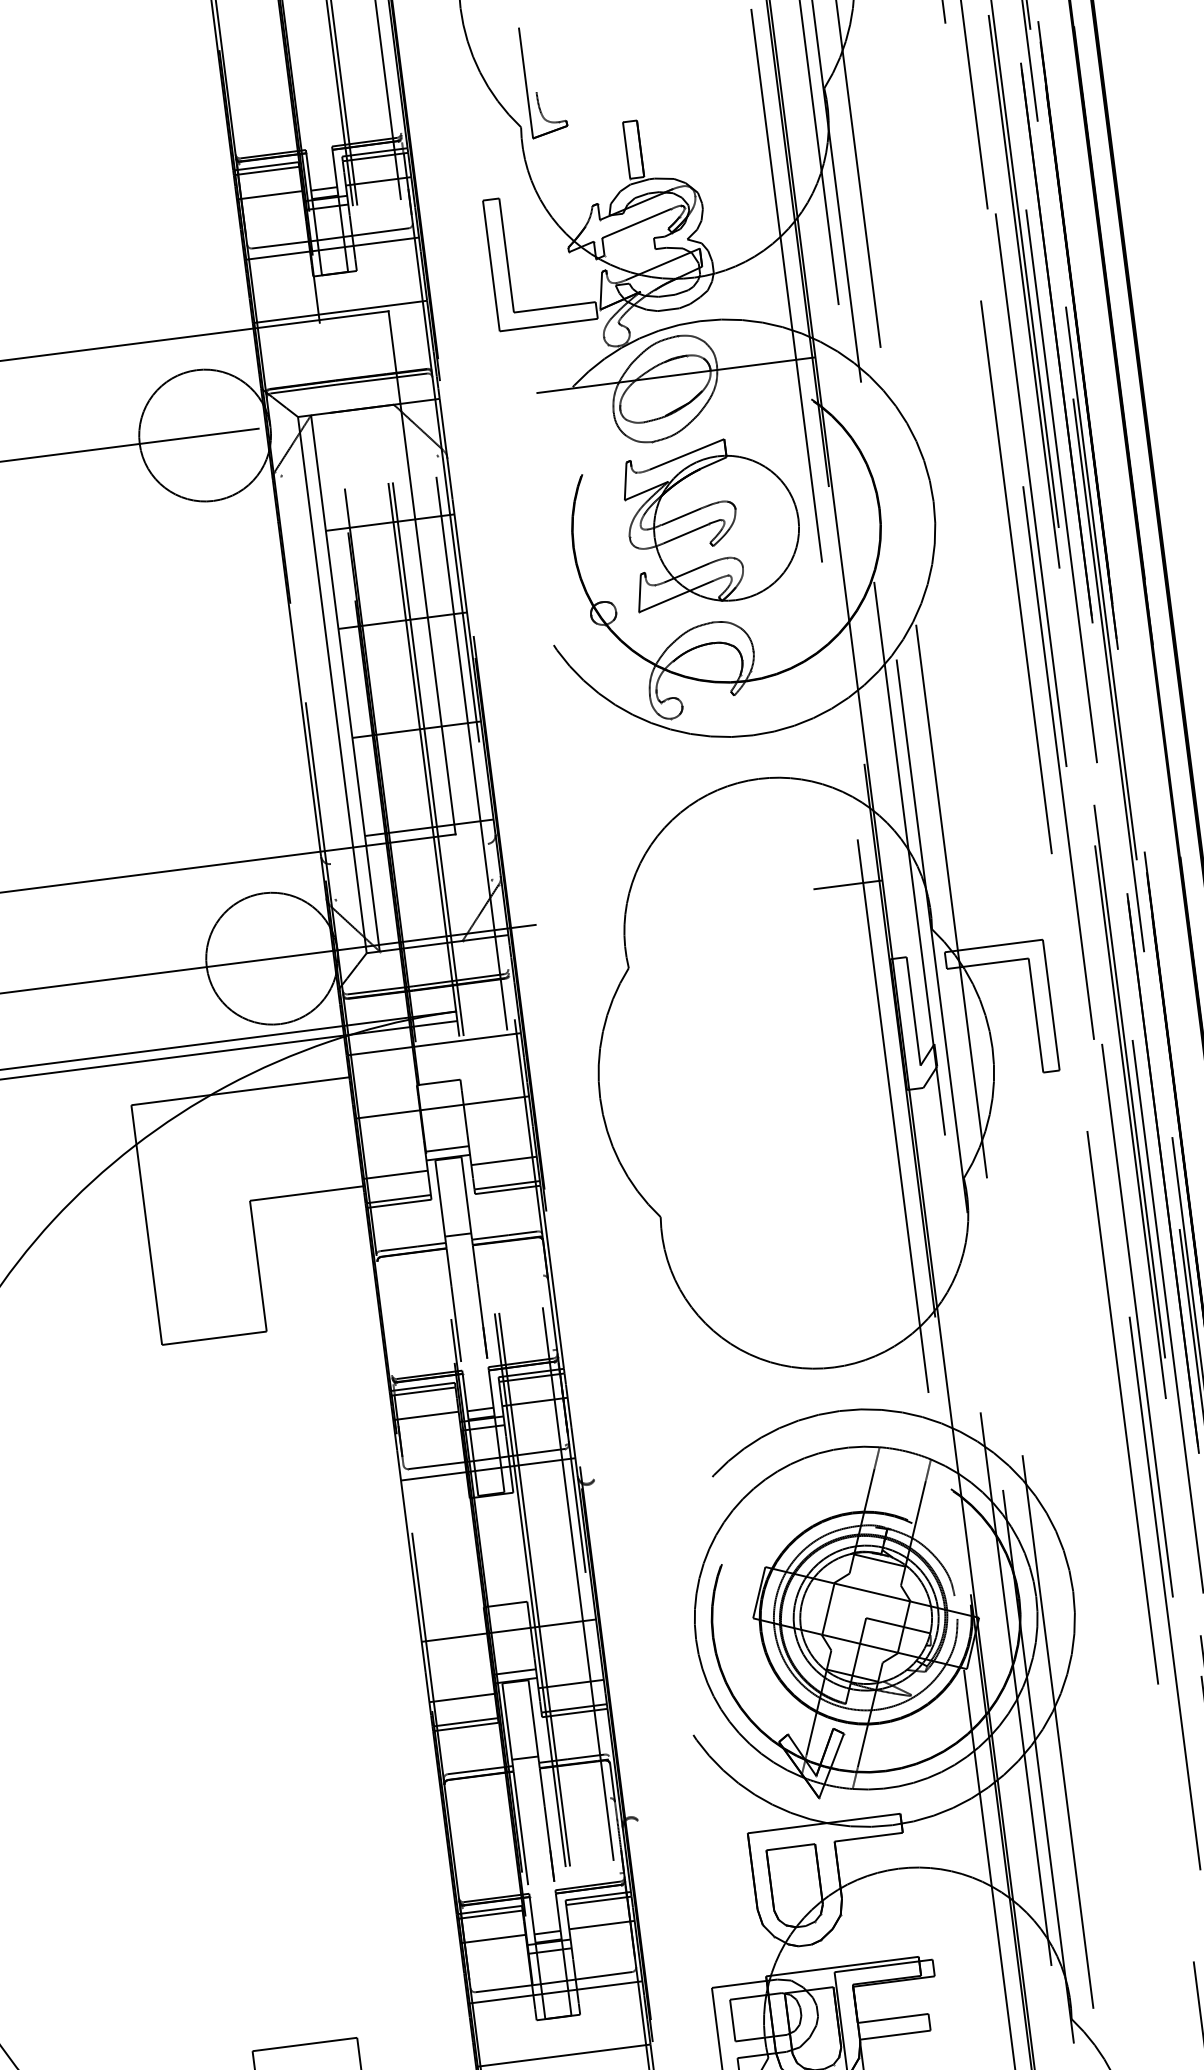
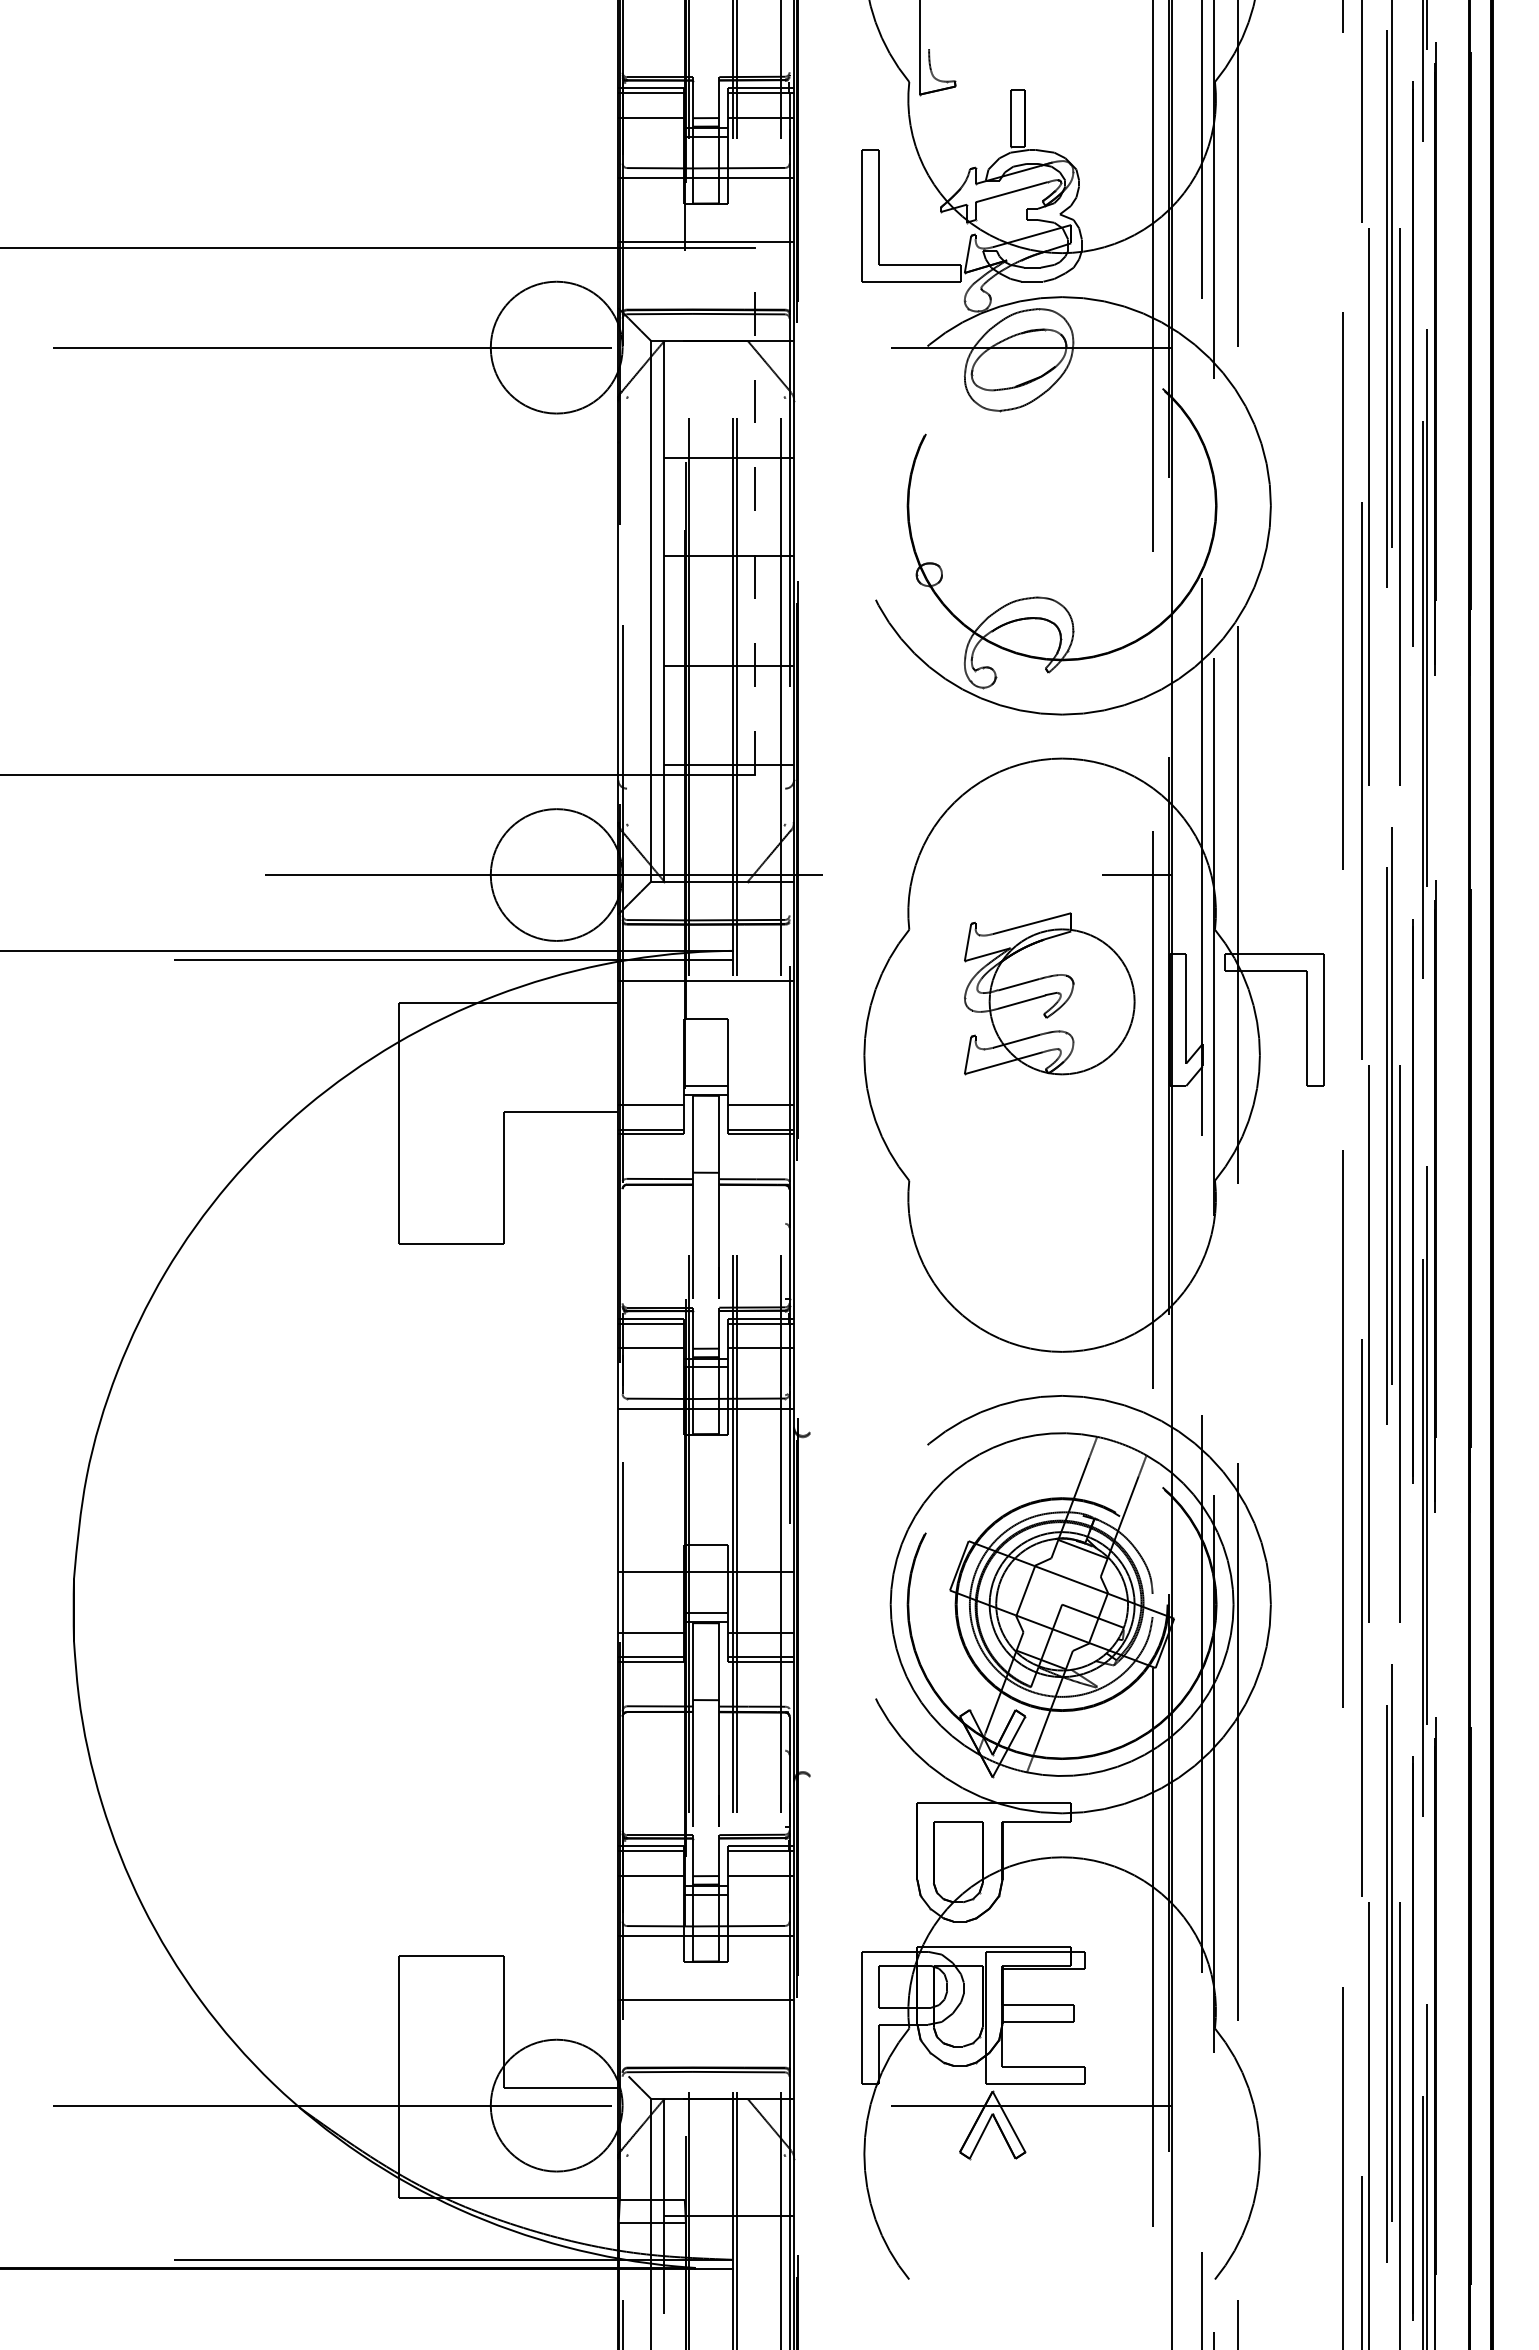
part: (712, 521) -> (1049, 993), moved
line: (422, 572) -> (754, 511), solid -> dashed
line: (442, 1107) -> (706, 1044), removed

